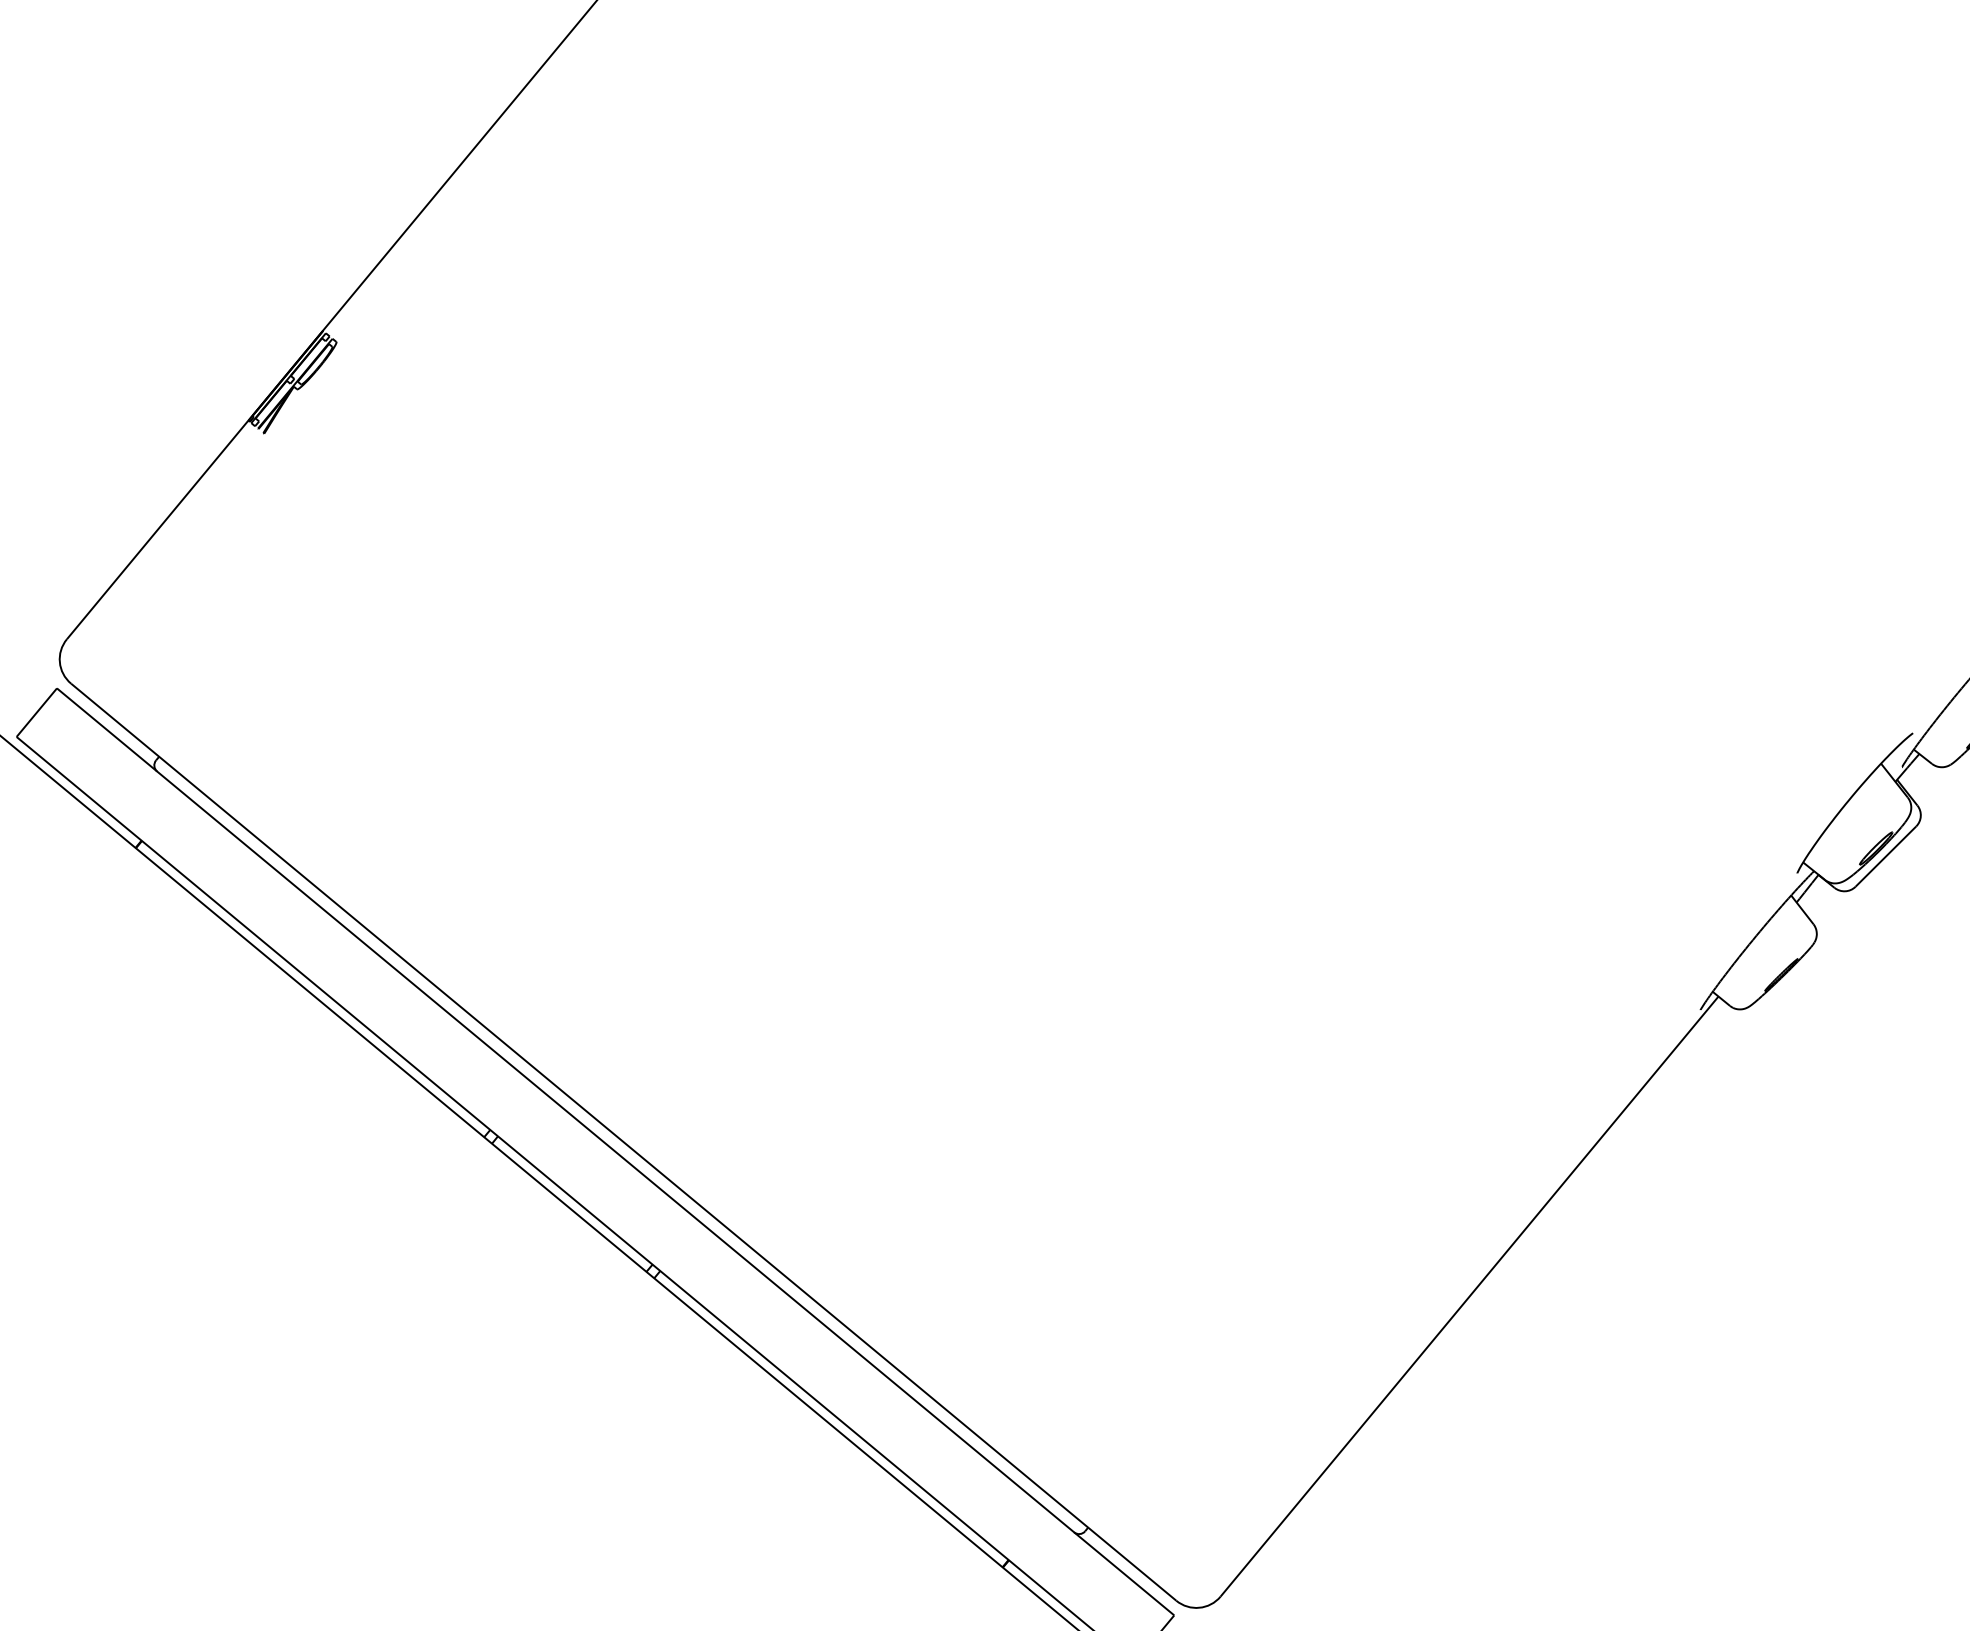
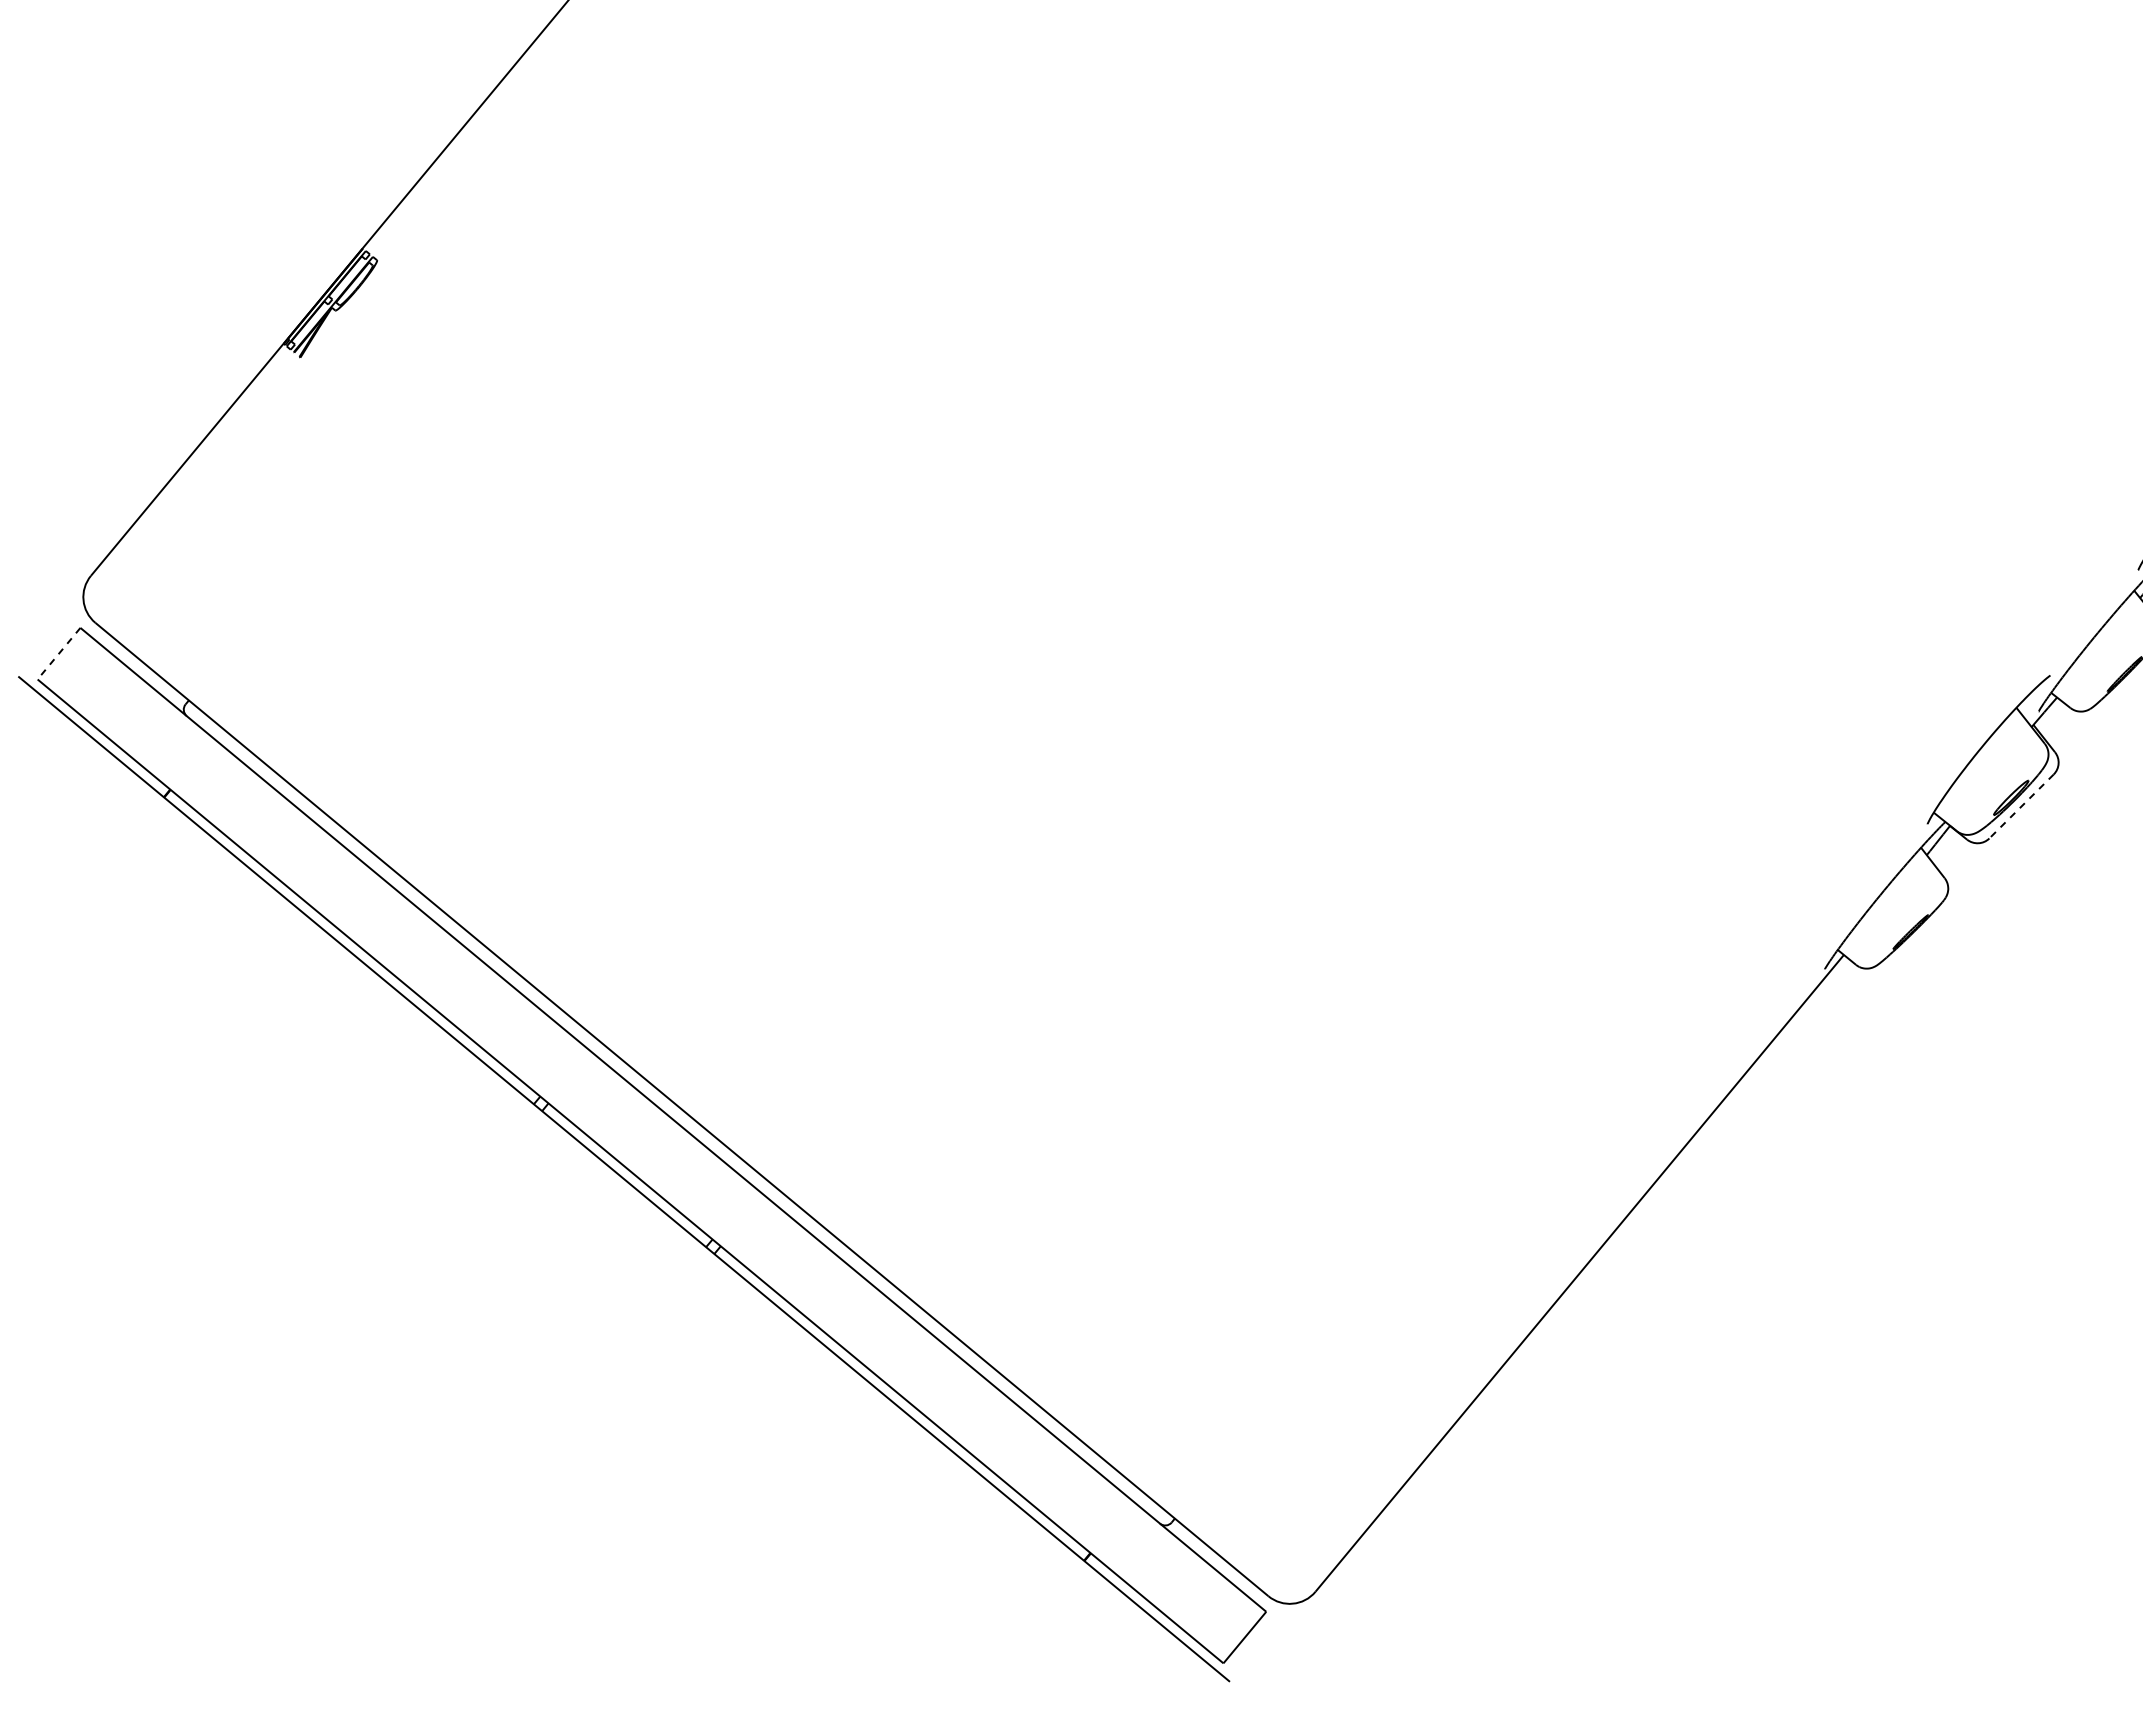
line: (36, 713) -> (58, 654), solid -> dashed
line: (1885, 856) -> (2021, 806), solid -> dashed

